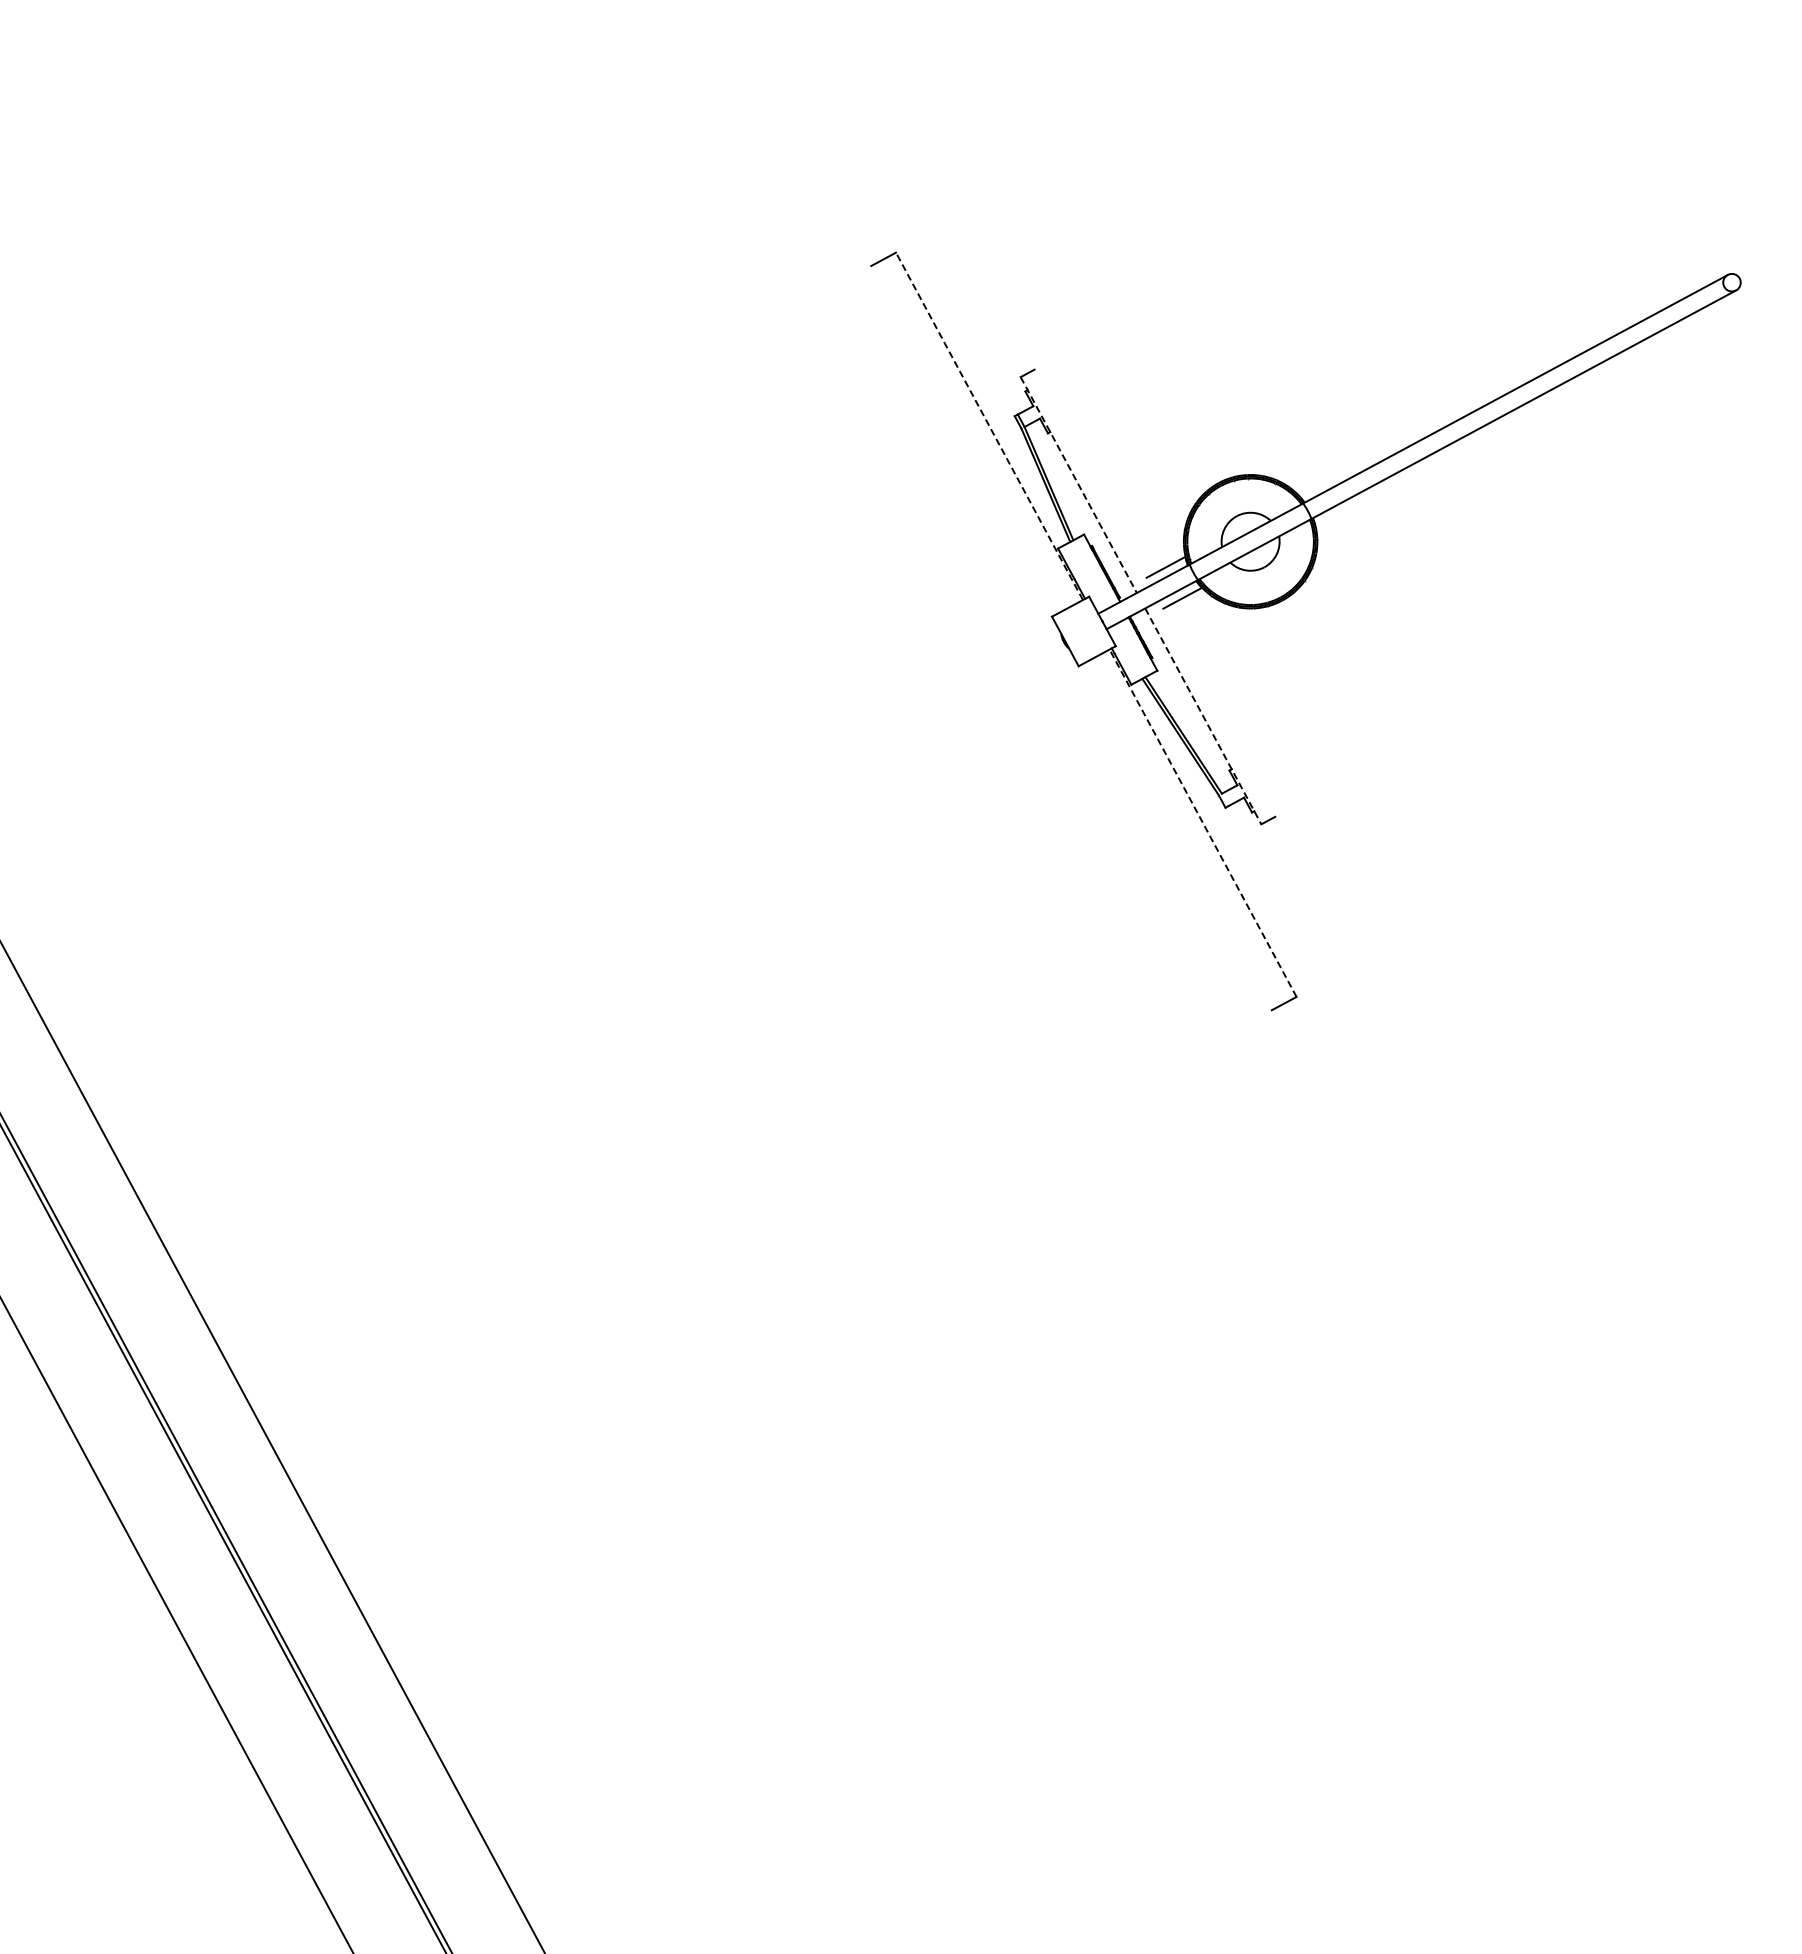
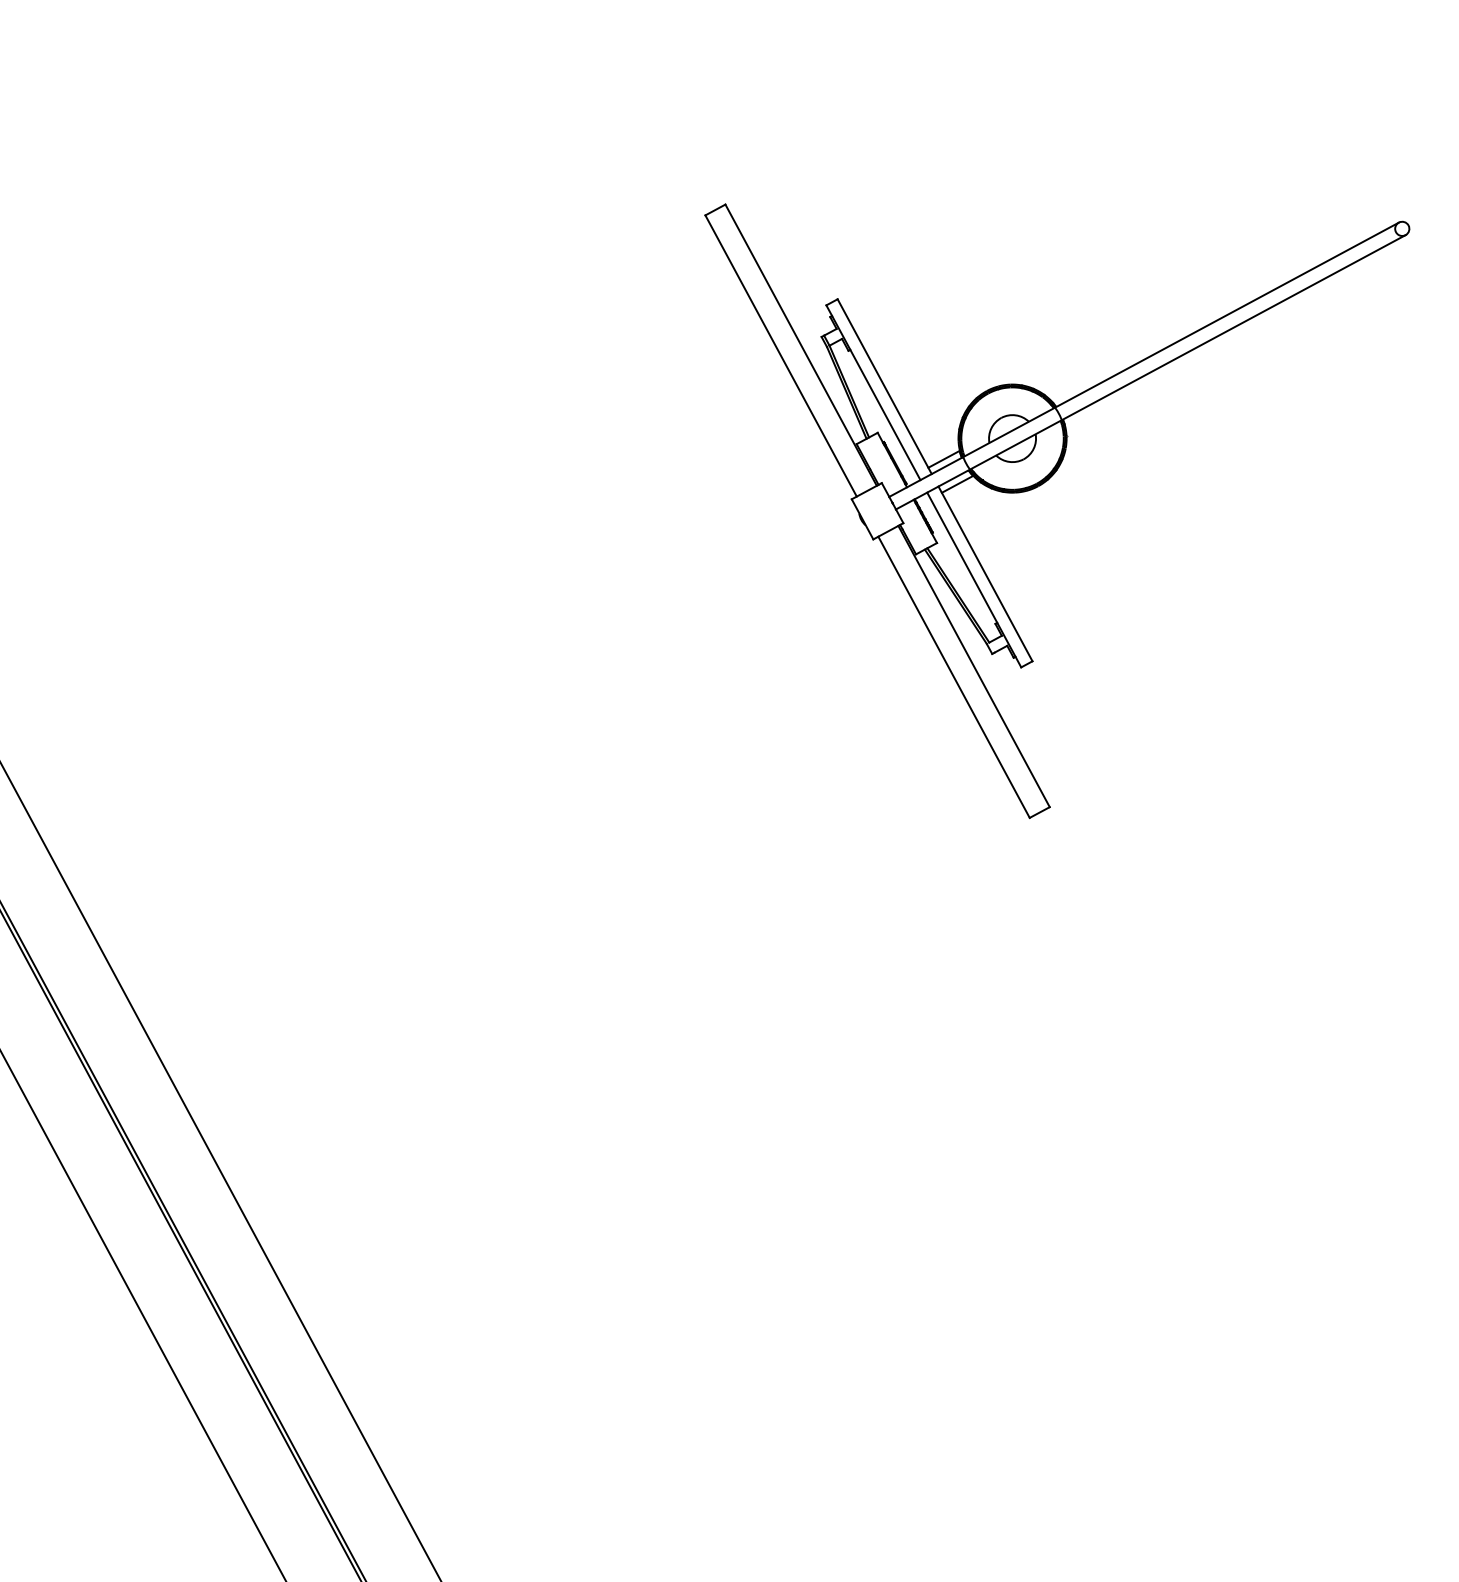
line: (989, 425) -> (801, 344), dashed -> solid
line: (964, 439) -> (780, 355), added
line: (1092, 477) -> (884, 386), added
line: (1078, 485) -> (873, 393), dashed -> solid
line: (1217, 708) -> (985, 573), added
line: (1203, 716) -> (974, 580), dashed -> solid
line: (1202, 822) -> (973, 665), dashed -> solid
line: (1177, 836) -> (953, 677), added

